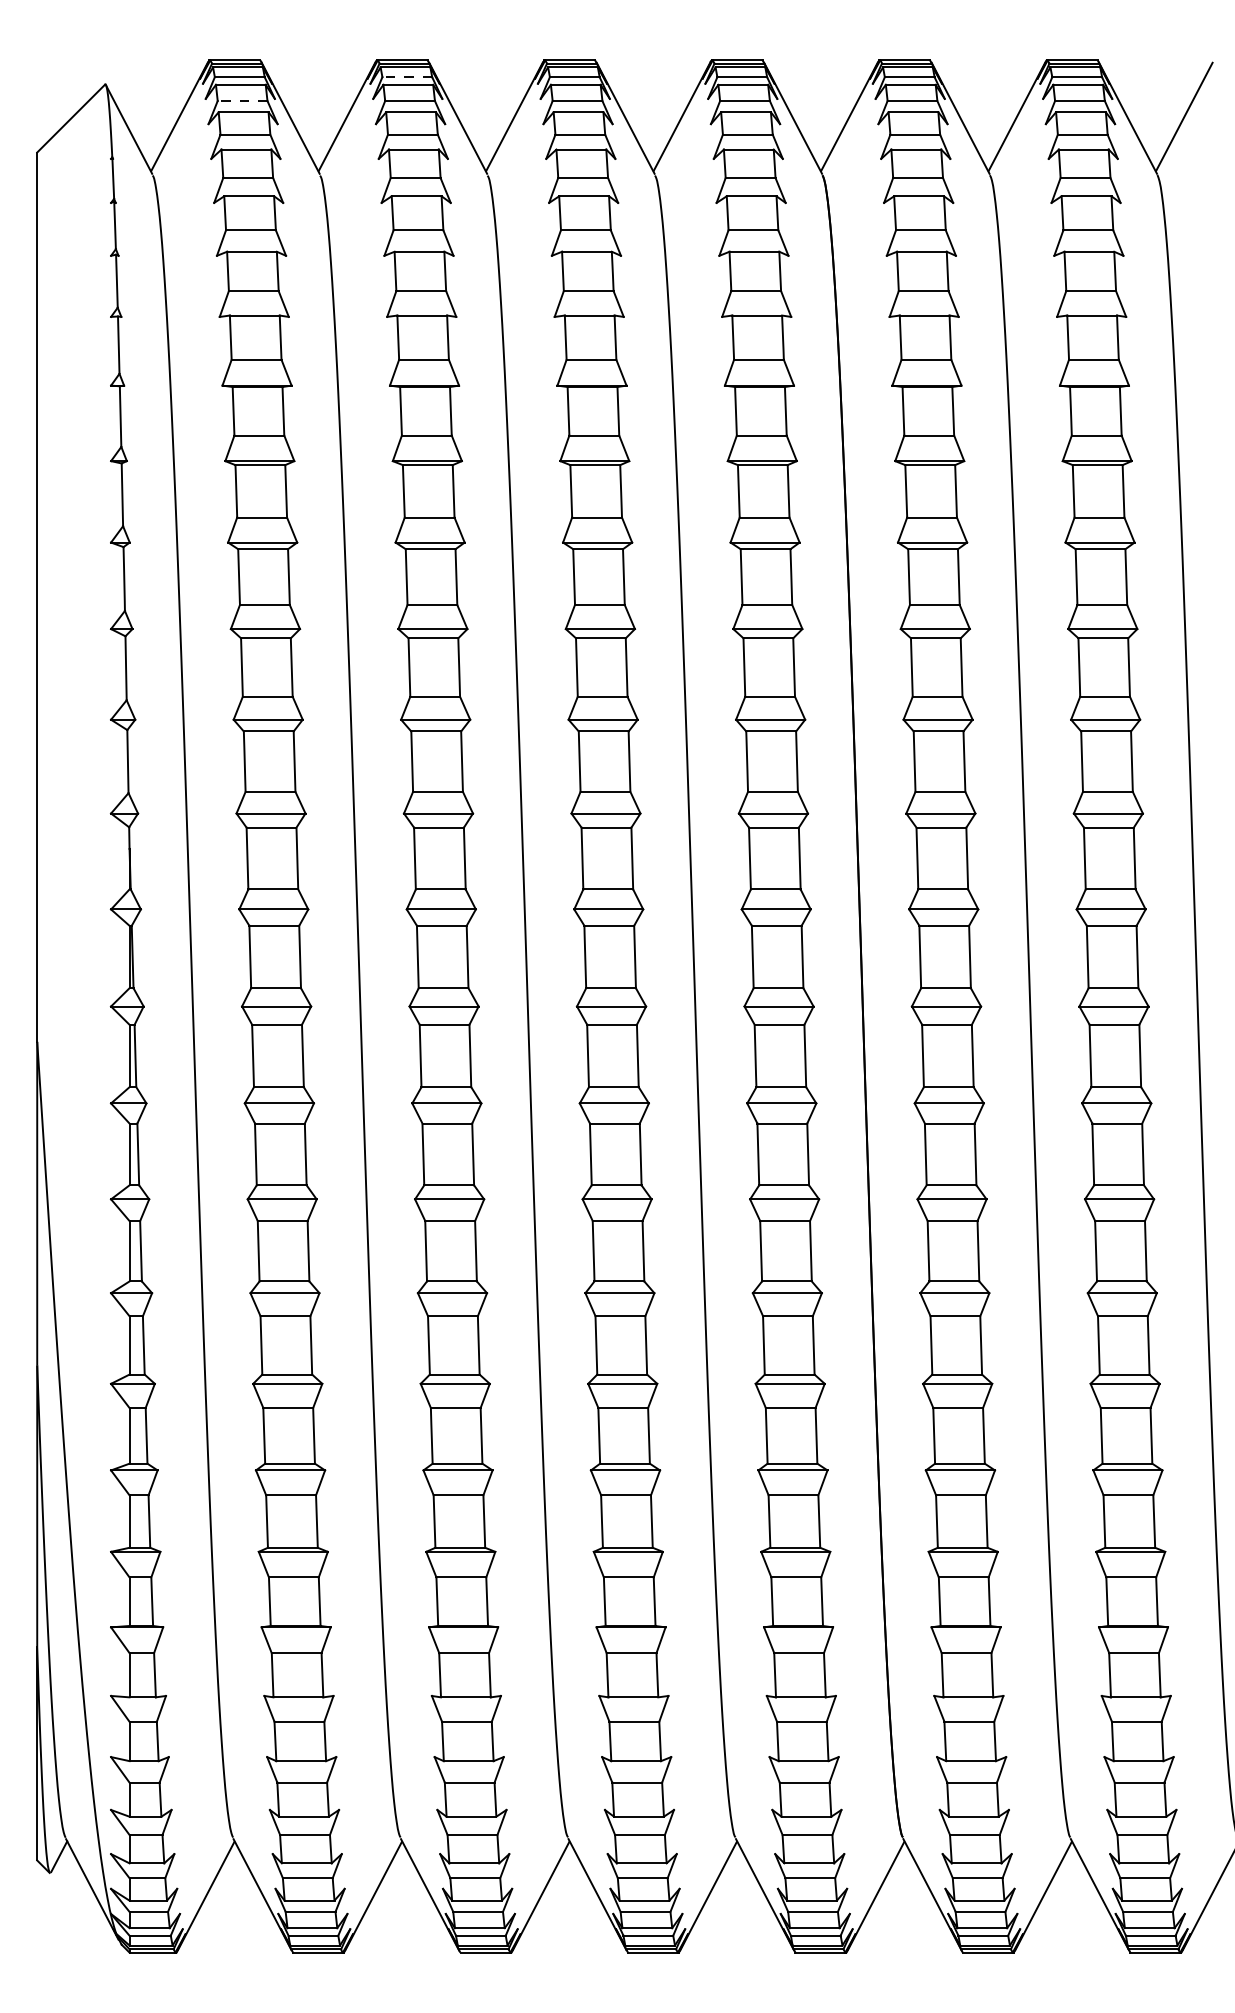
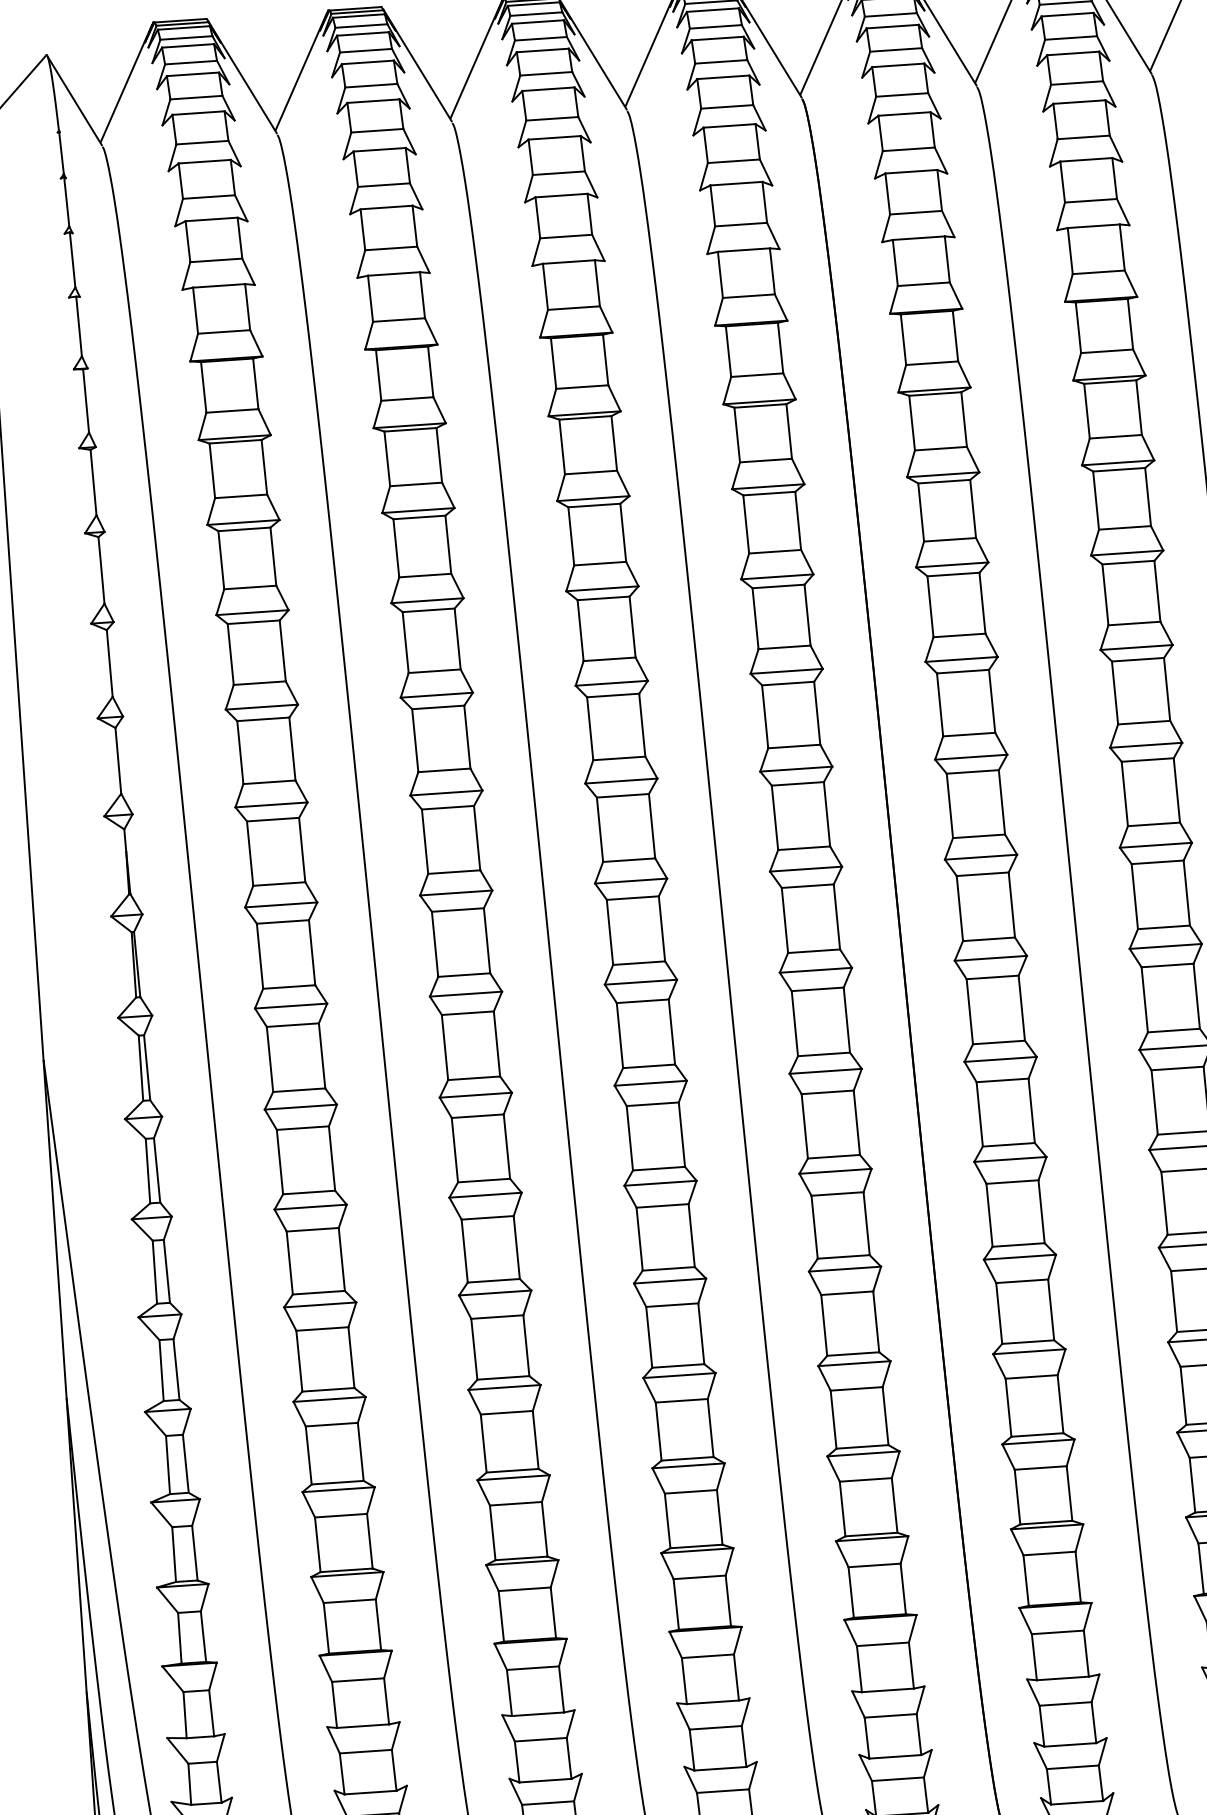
line: (407, 77) -> (361, 26), dashed -> solid
line: (242, 101) -> (191, 63), dashed -> solid

